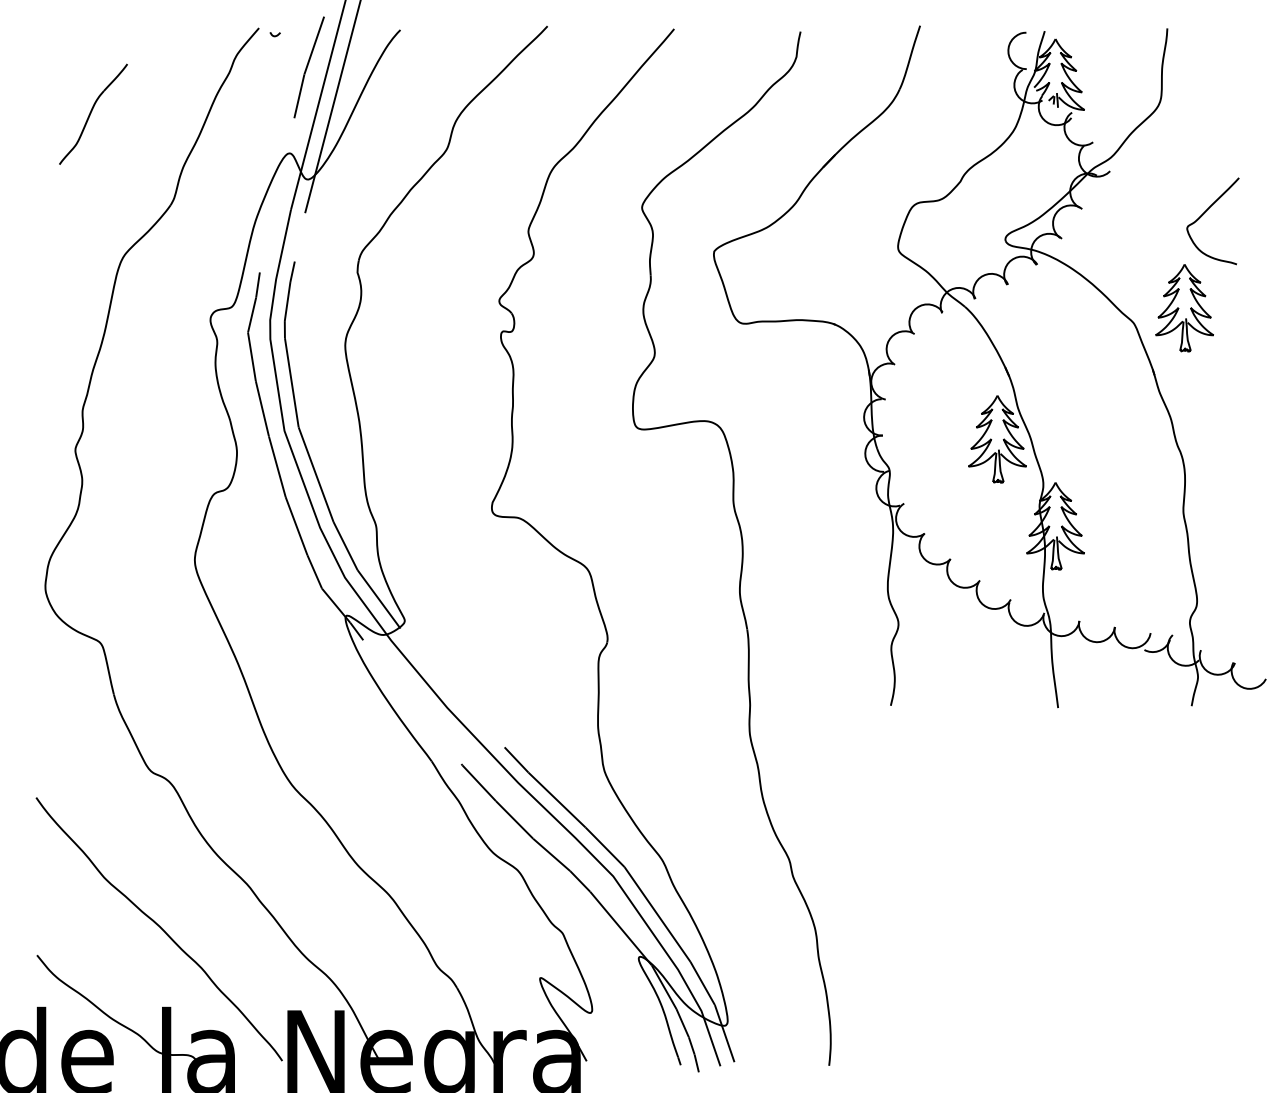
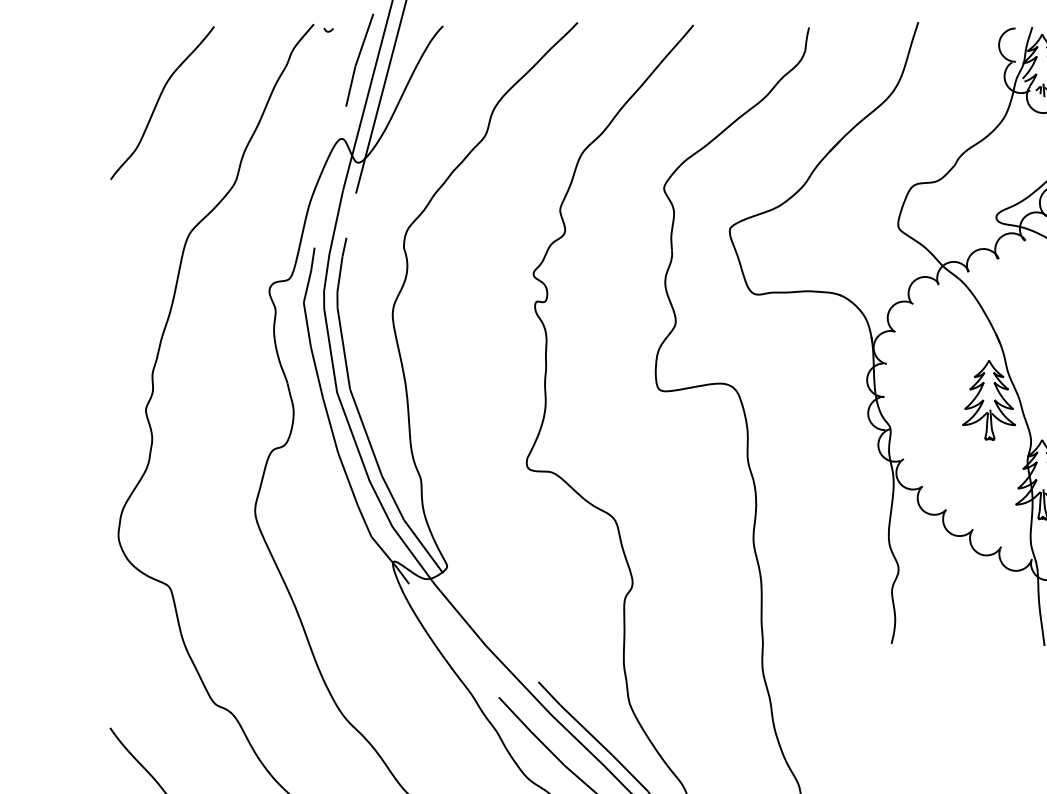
part: (93, 114) -> (162, 103), size x1.67

